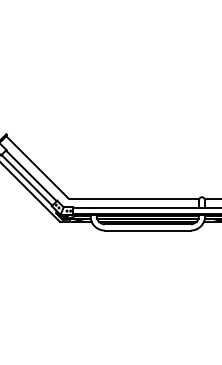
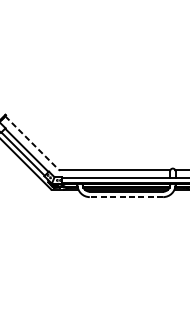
line: (37, 167) -> (32, 143), solid -> dashed
line: (147, 230) -> (126, 197), solid -> dashed

